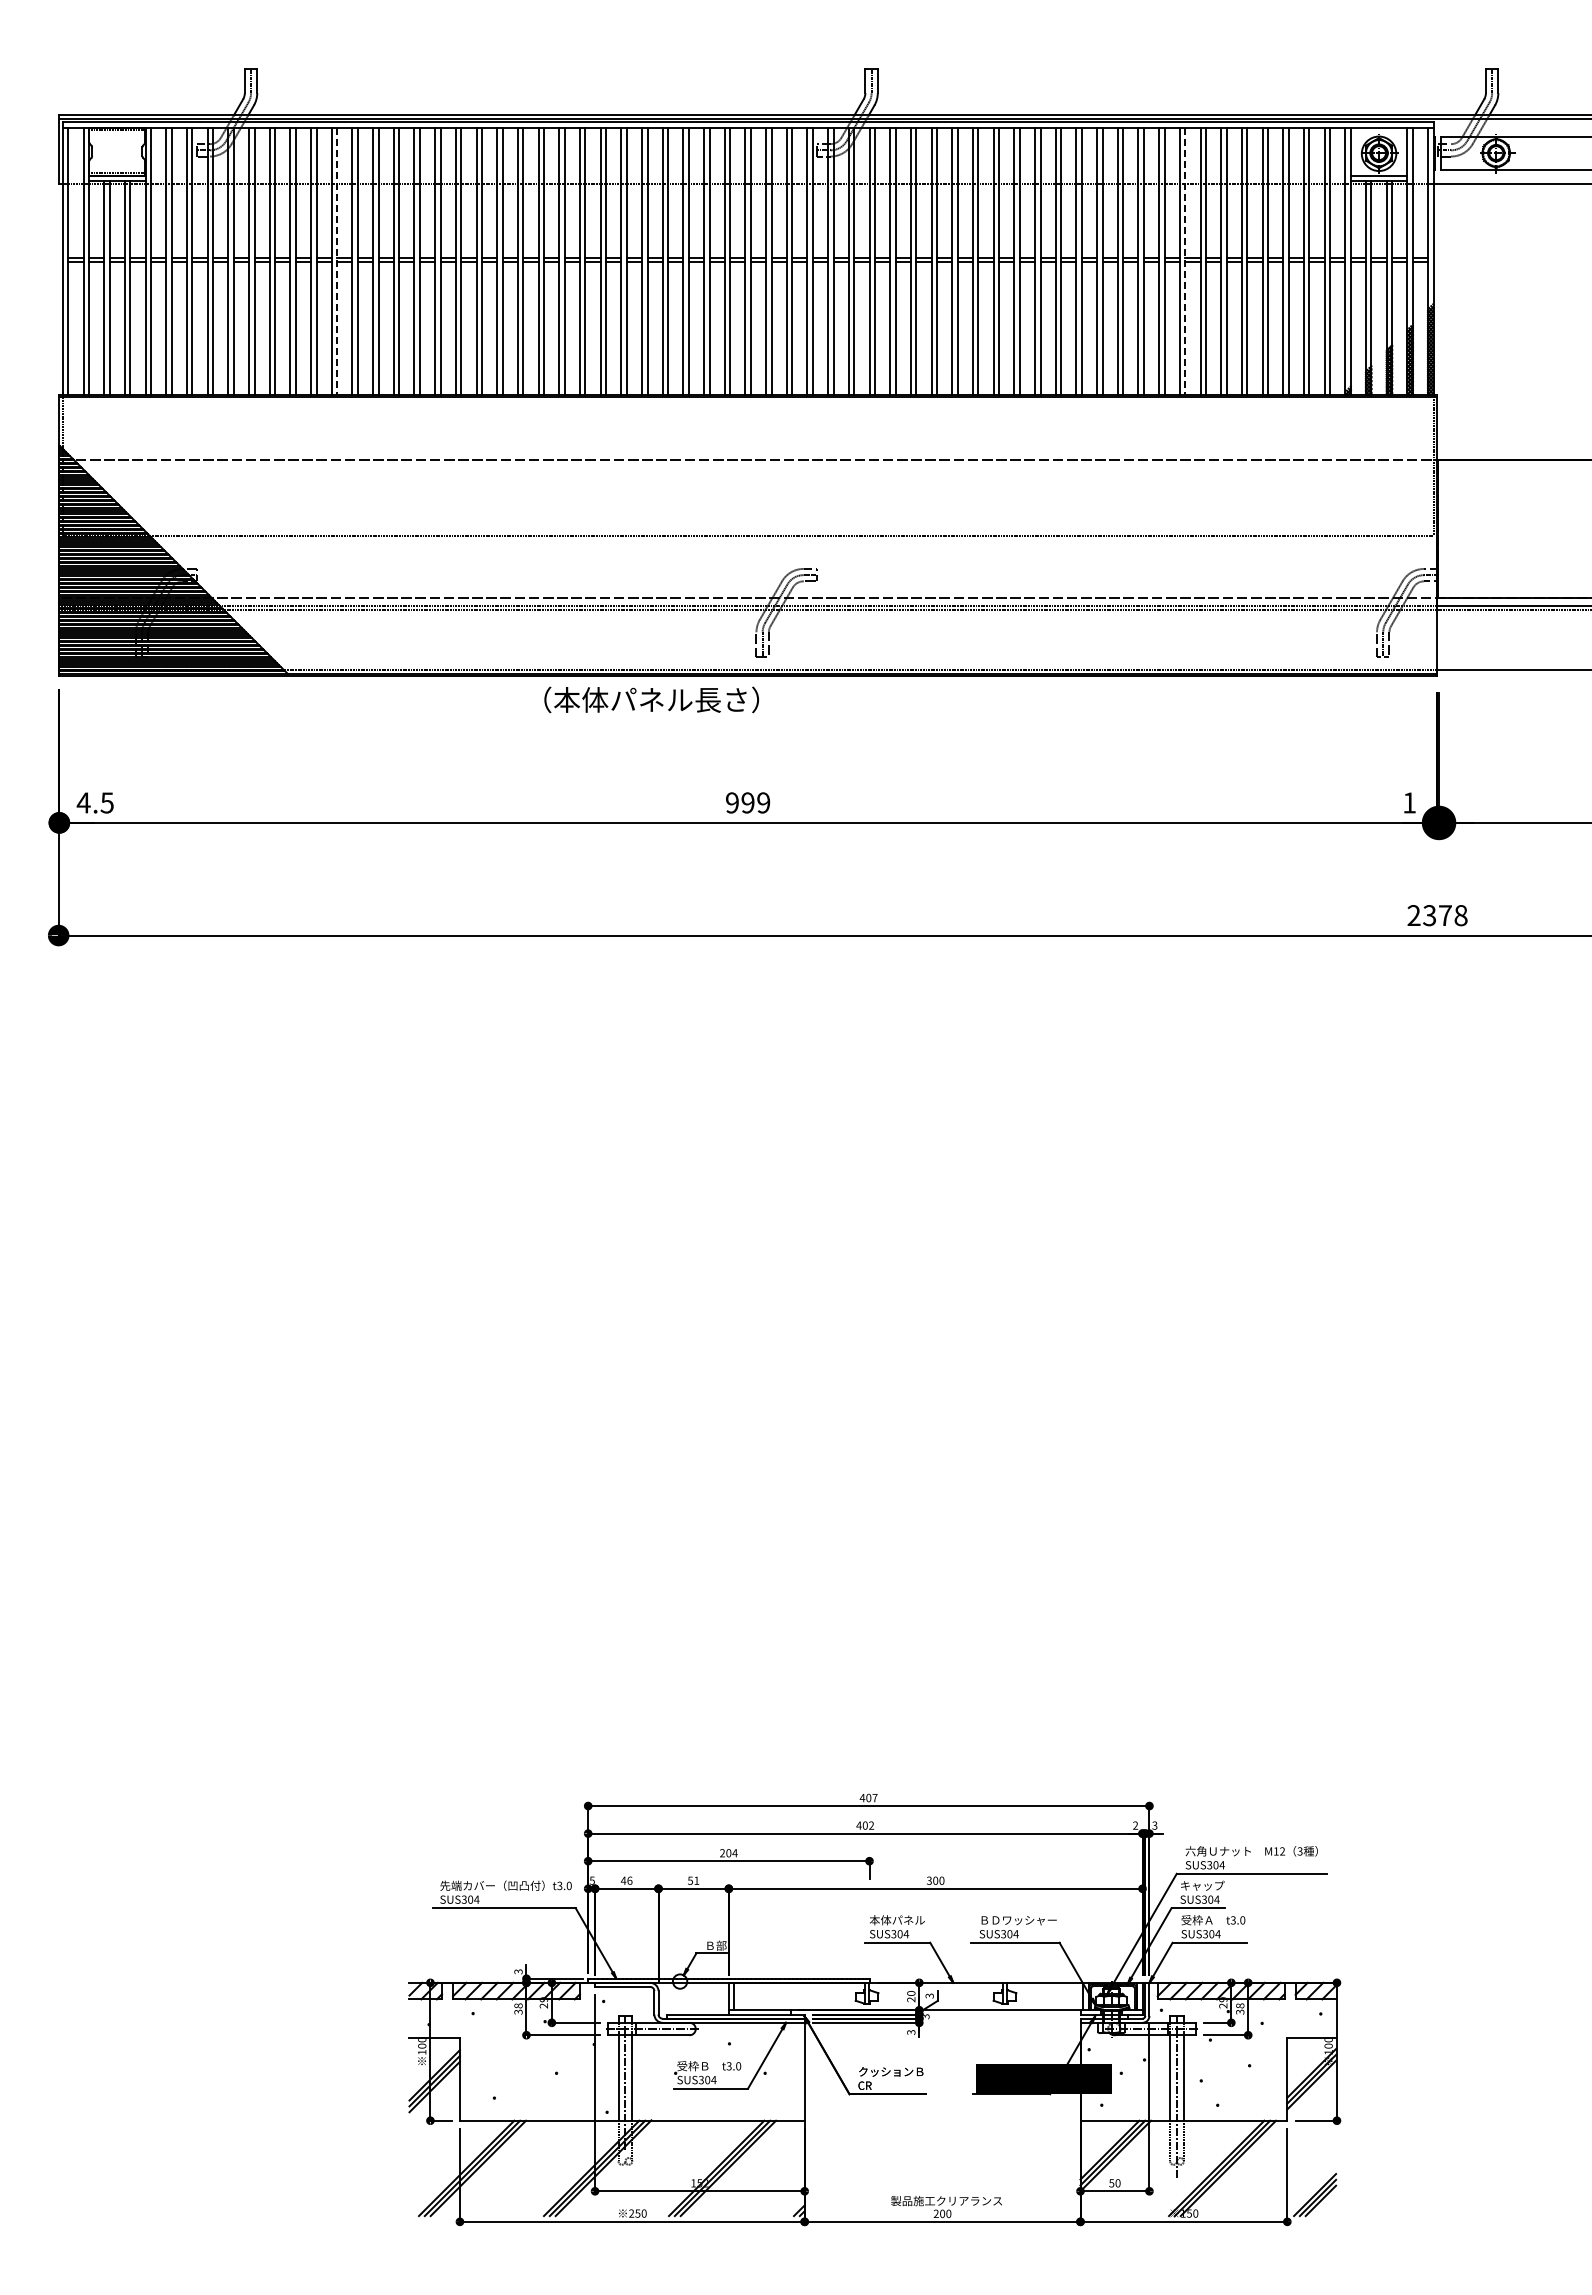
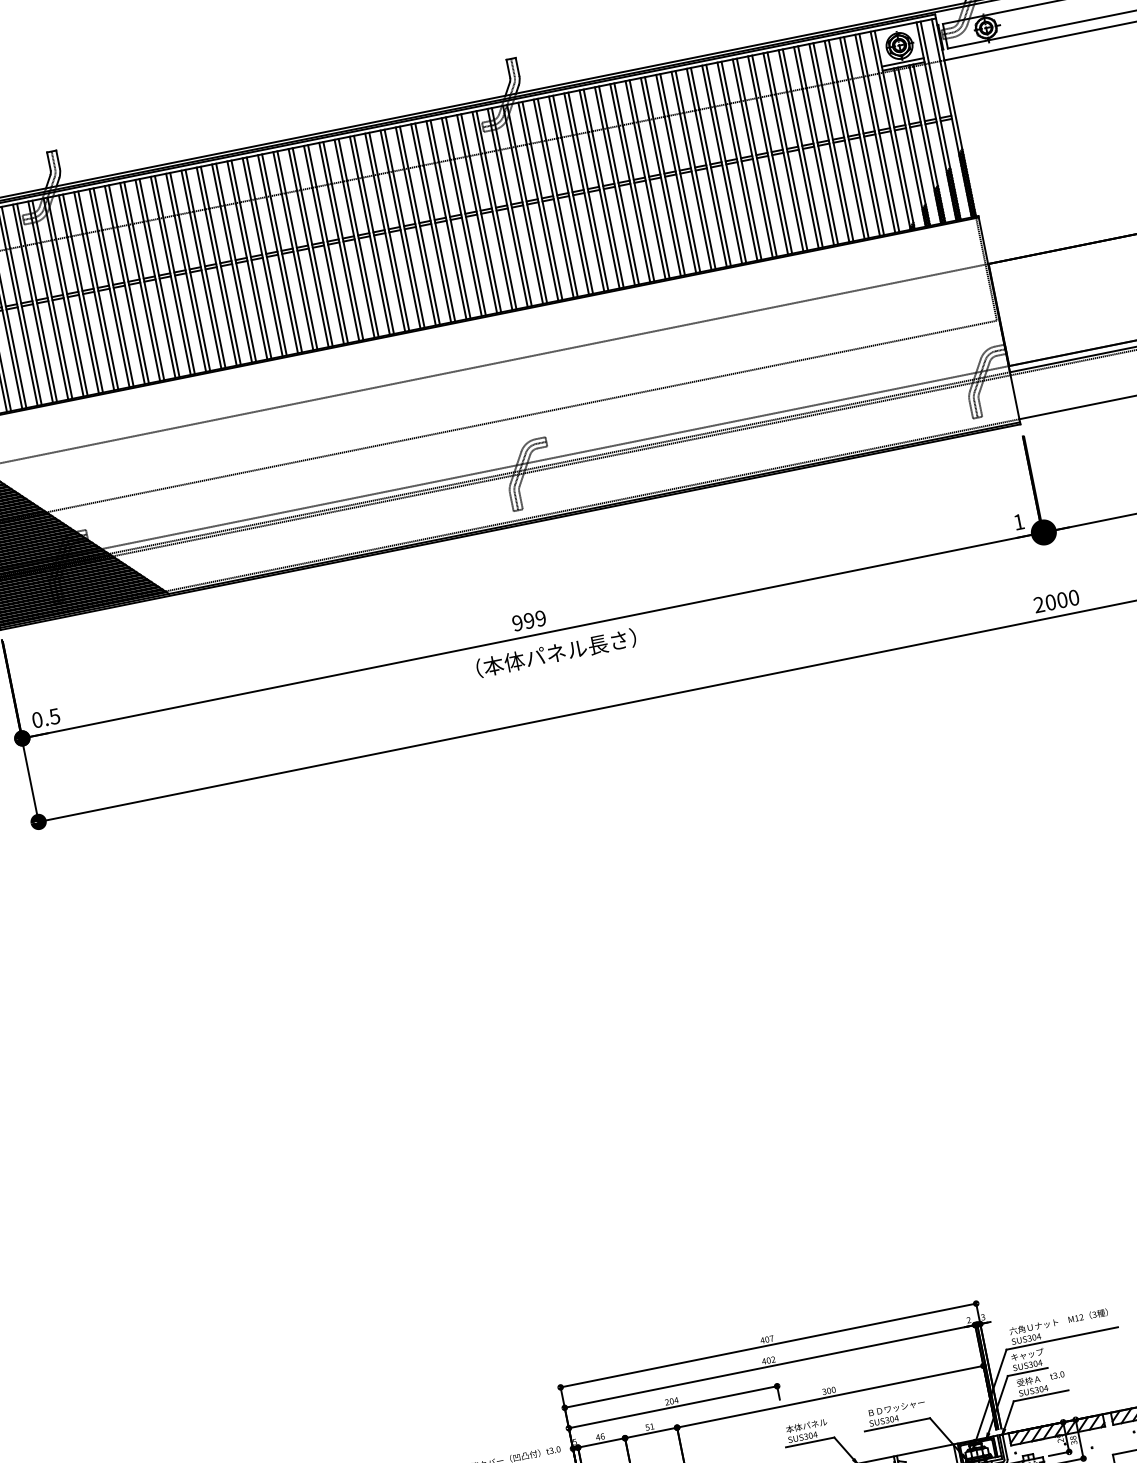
line: (337, 261) -> (144, 281), dashed -> solid
line: (1185, 261) -> (772, 154), dashed -> solid
text: (651, 699) -> (556, 652), moved
text: (83, 802) -> (37, 719), 4.5 -> 0.5
text: (1445, 915) -> (1062, 600), 2378 -> 2000

